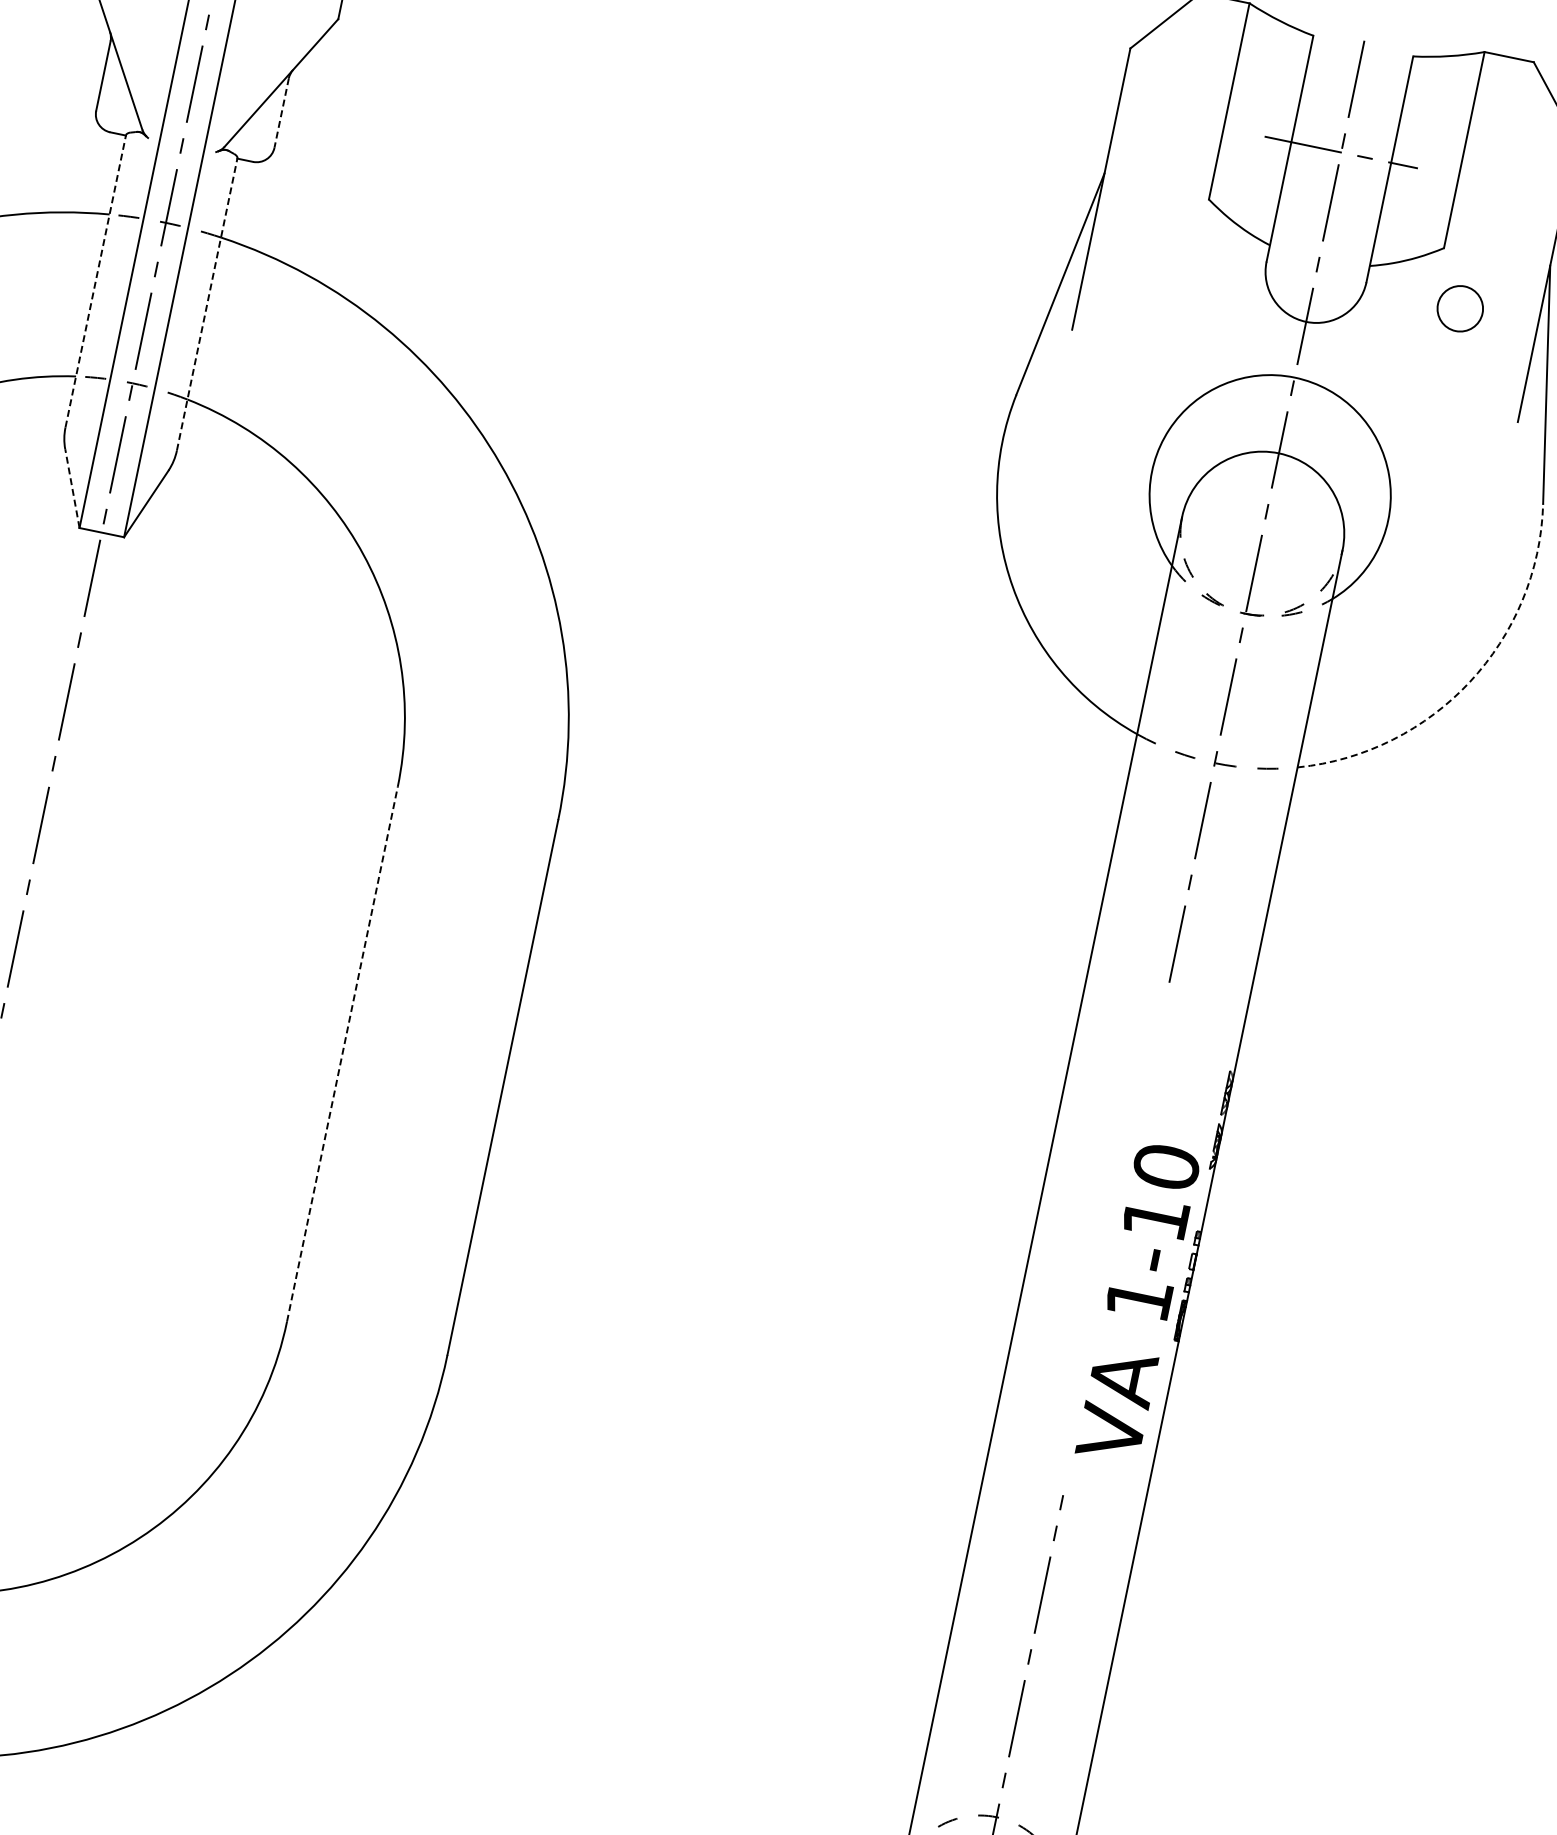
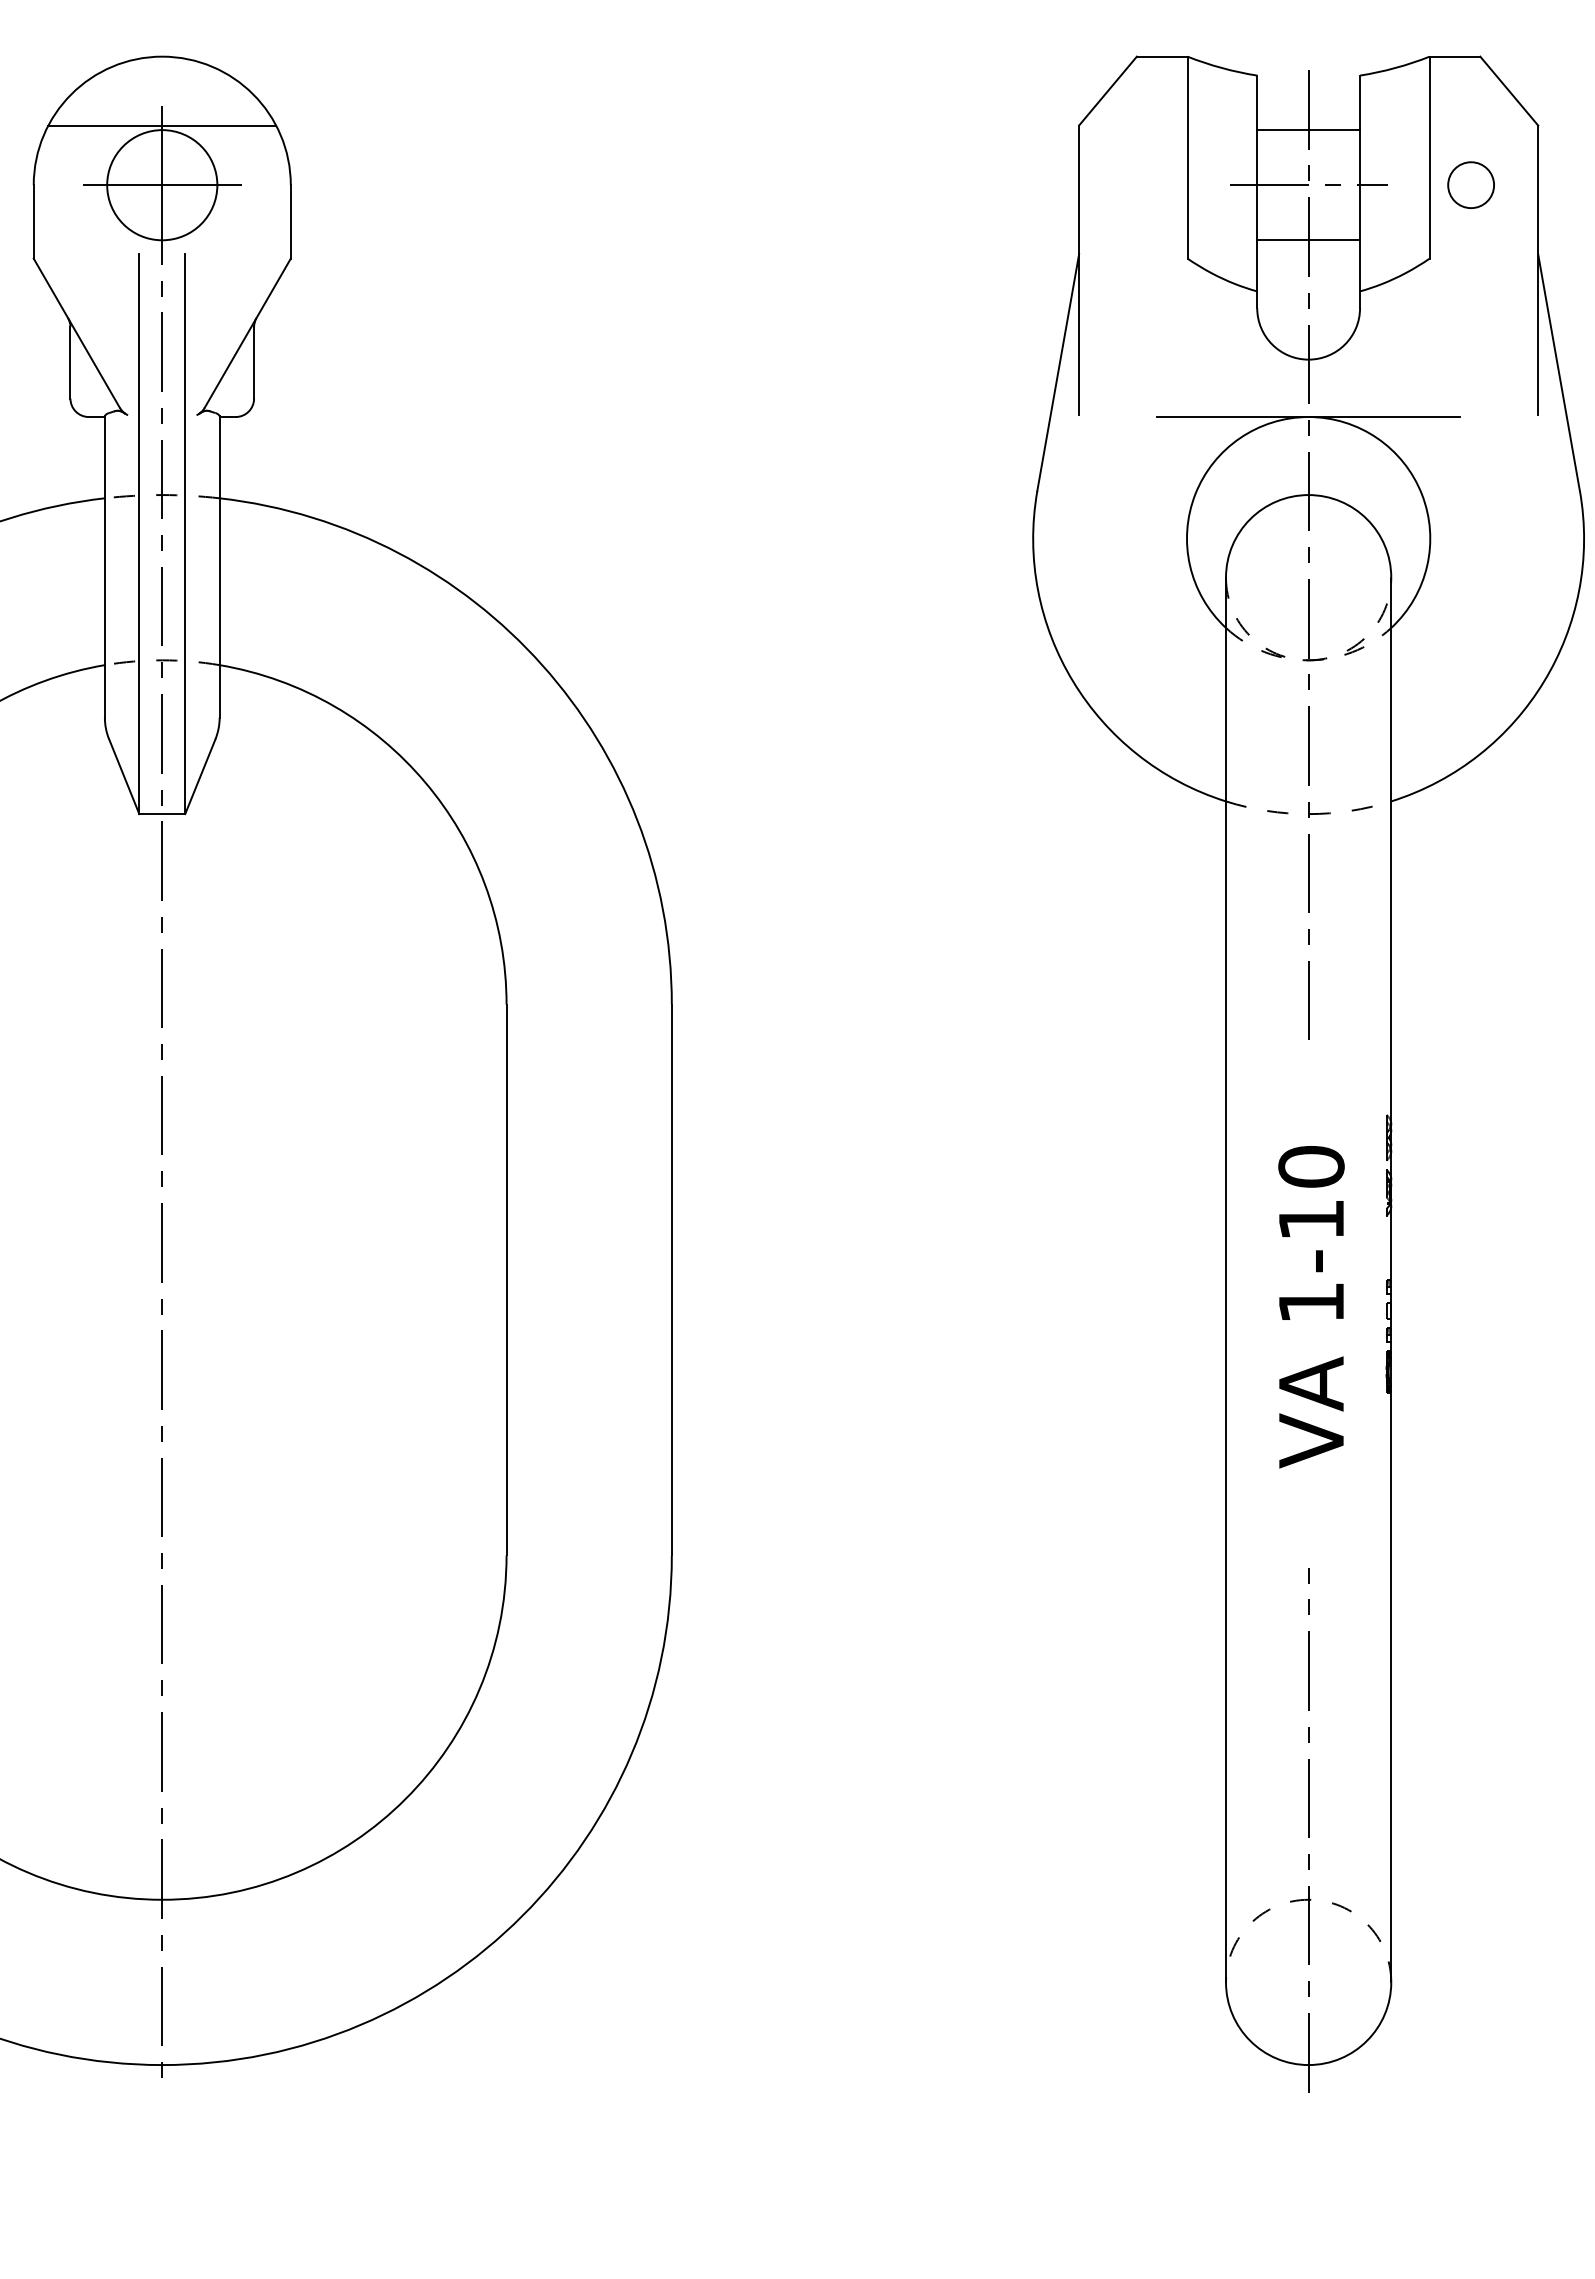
line: (1352, 99) -> (1308, 130), added
line: (282, 112) -> (254, 362), dashed -> solid
line: (1330, 206) -> (1308, 240), added
line: (95, 281) -> (104, 567), dashed -> solid
line: (206, 304) -> (219, 567), dashed -> solid
circle: (1459, 307) -> (1470, 184), moved
line: (1294, 378) -> (1308, 417), added
line: (72, 488) -> (124, 776), dashed -> solid
arc: (1470, 681) -> (1544, 681), dashed -> solid
line: (342, 1053) -> (506, 1279), dashed -> solid
text: (1138, 1303) -> (1311, 1307), moved

